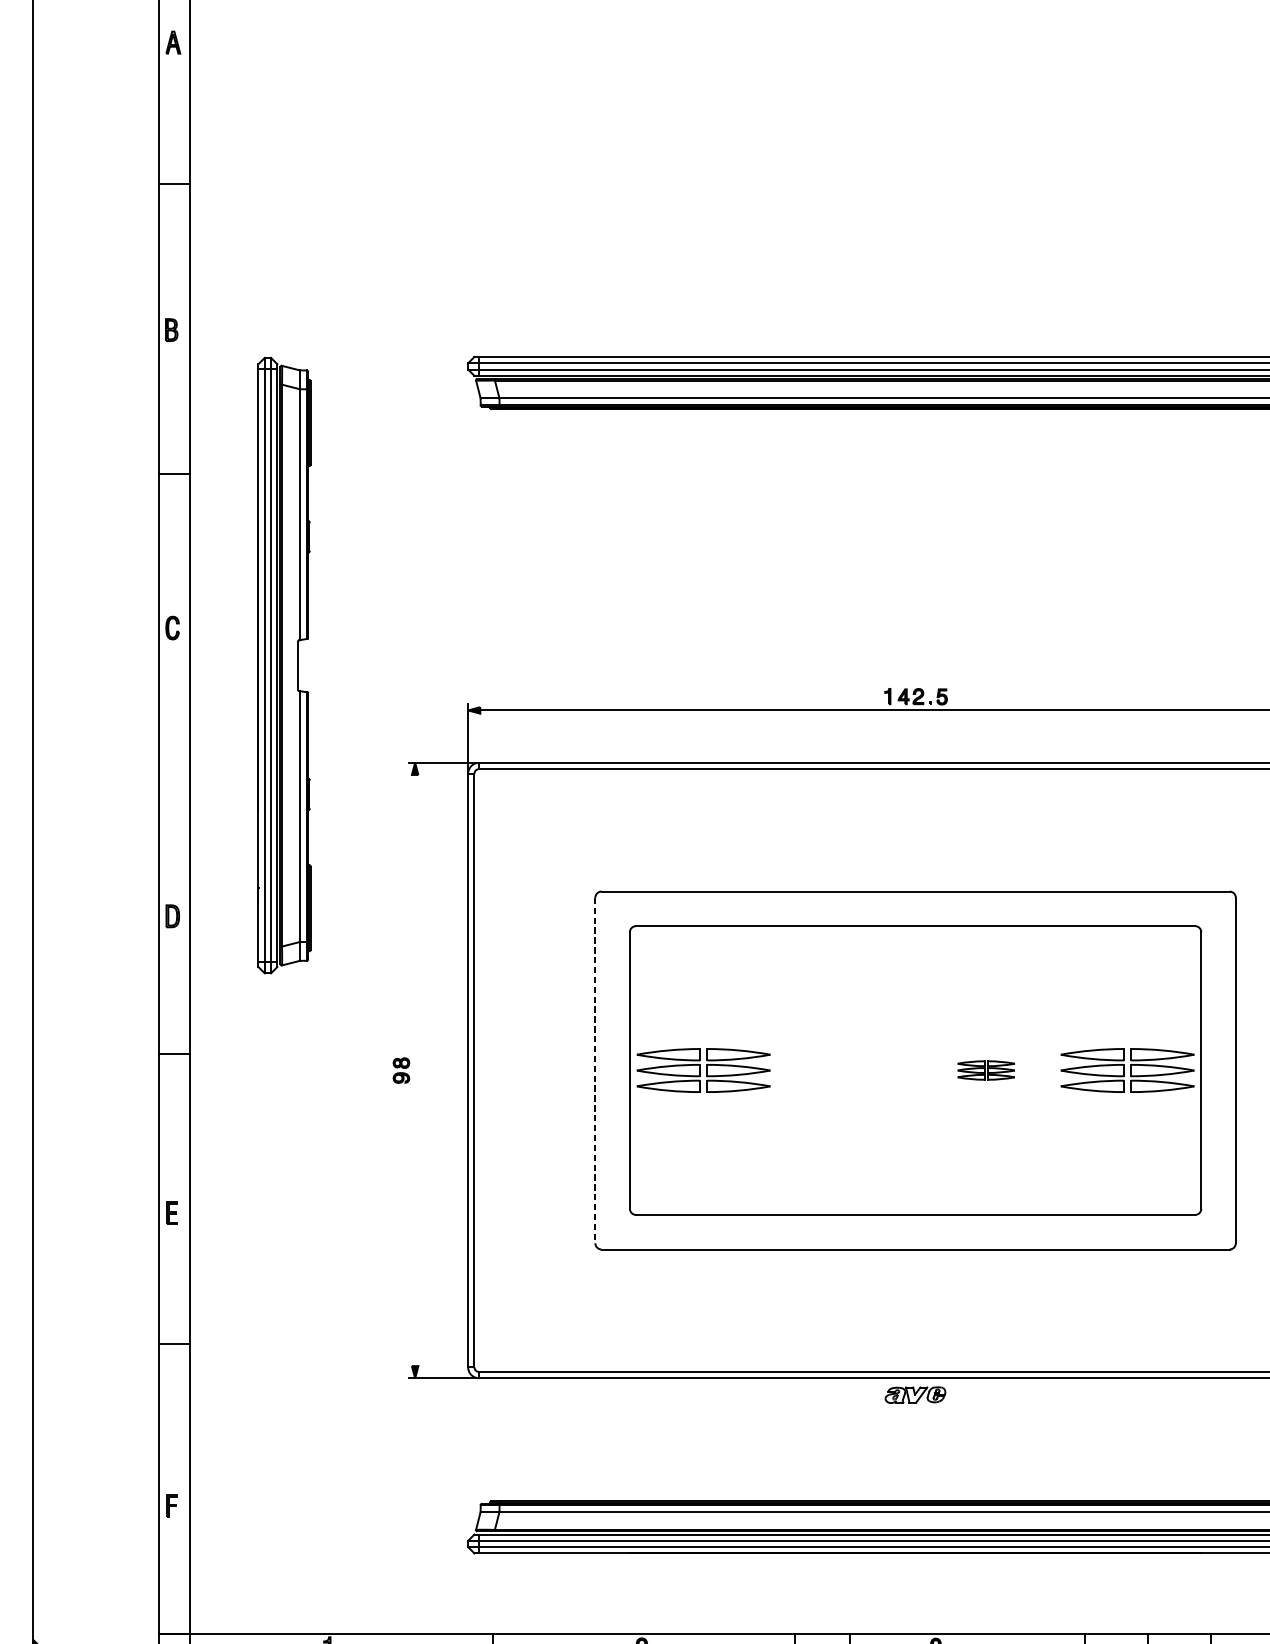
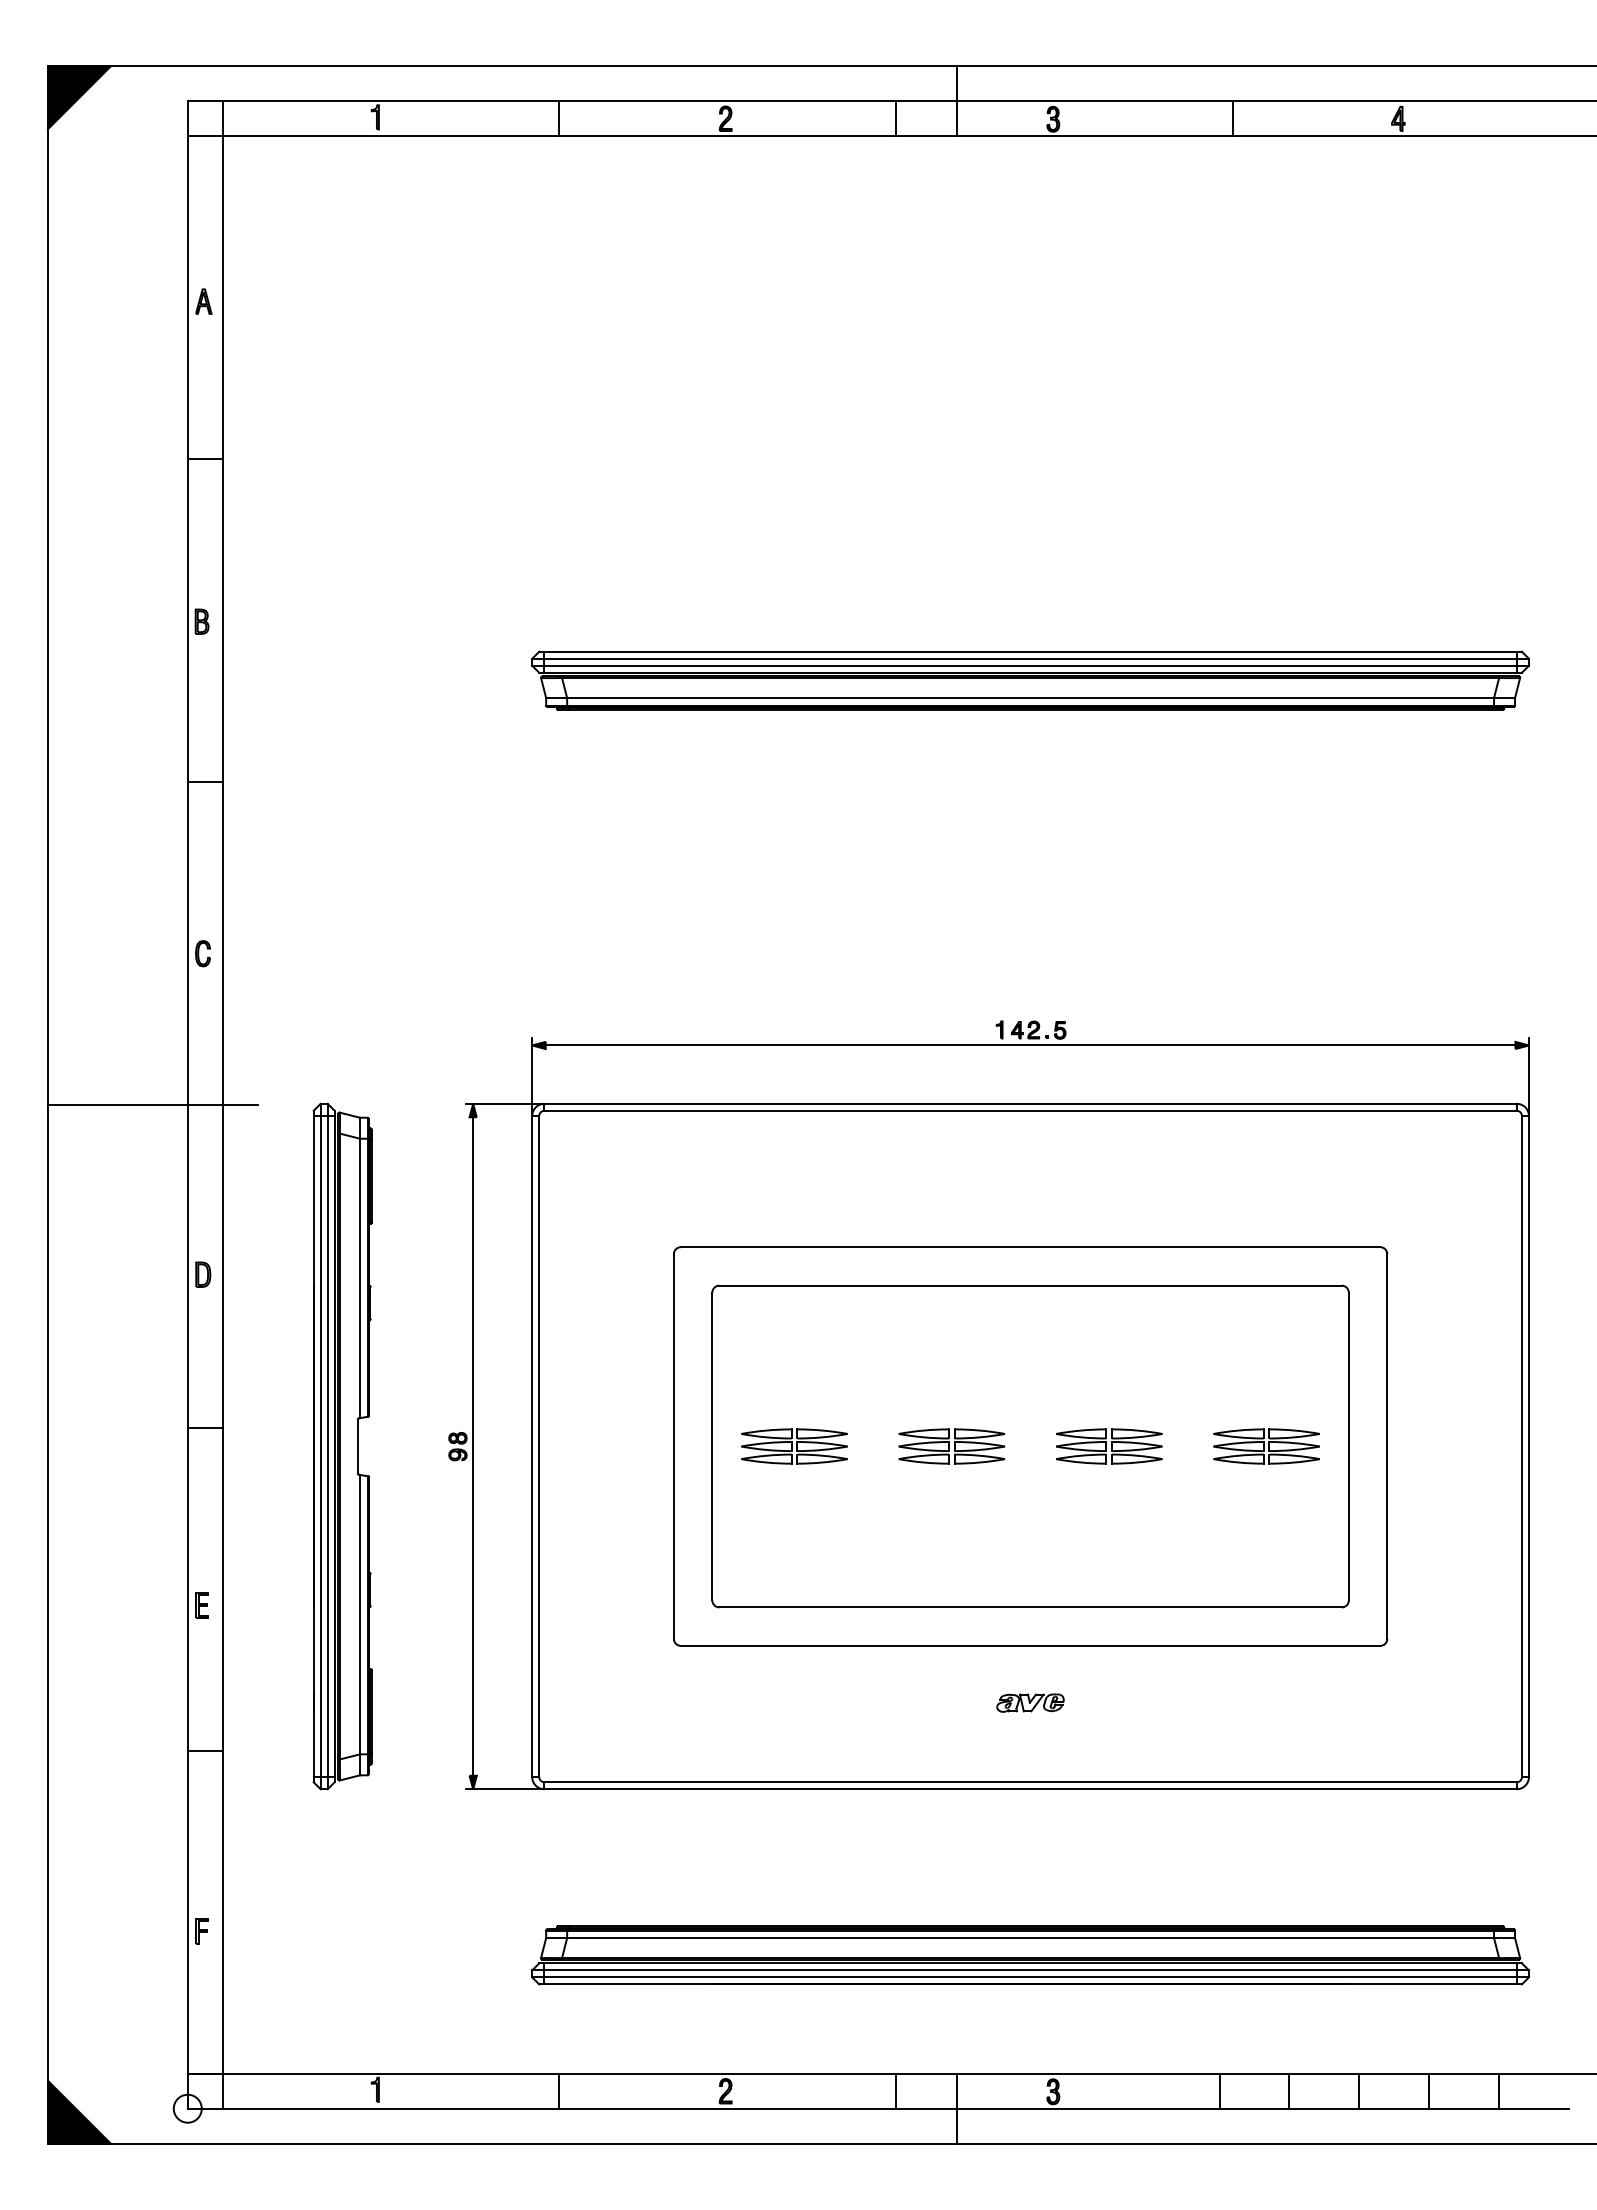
part: (284, 665) -> (342, 1446), moved
line: (127, 764) -> (152, 1105), added
line: (415, 1070) -> (473, 1446), added
part: (703, 1070) -> (794, 1446), size x0.71
part: (844, 1070) -> (951, 1446), added
part: (986, 1070) -> (1109, 1446), size x1.67
part: (1127, 1070) -> (1266, 1446), size x0.71
line: (594, 1071) -> (673, 1447), dashed -> solid
part: (915, 1394) -> (1030, 1702), moved

